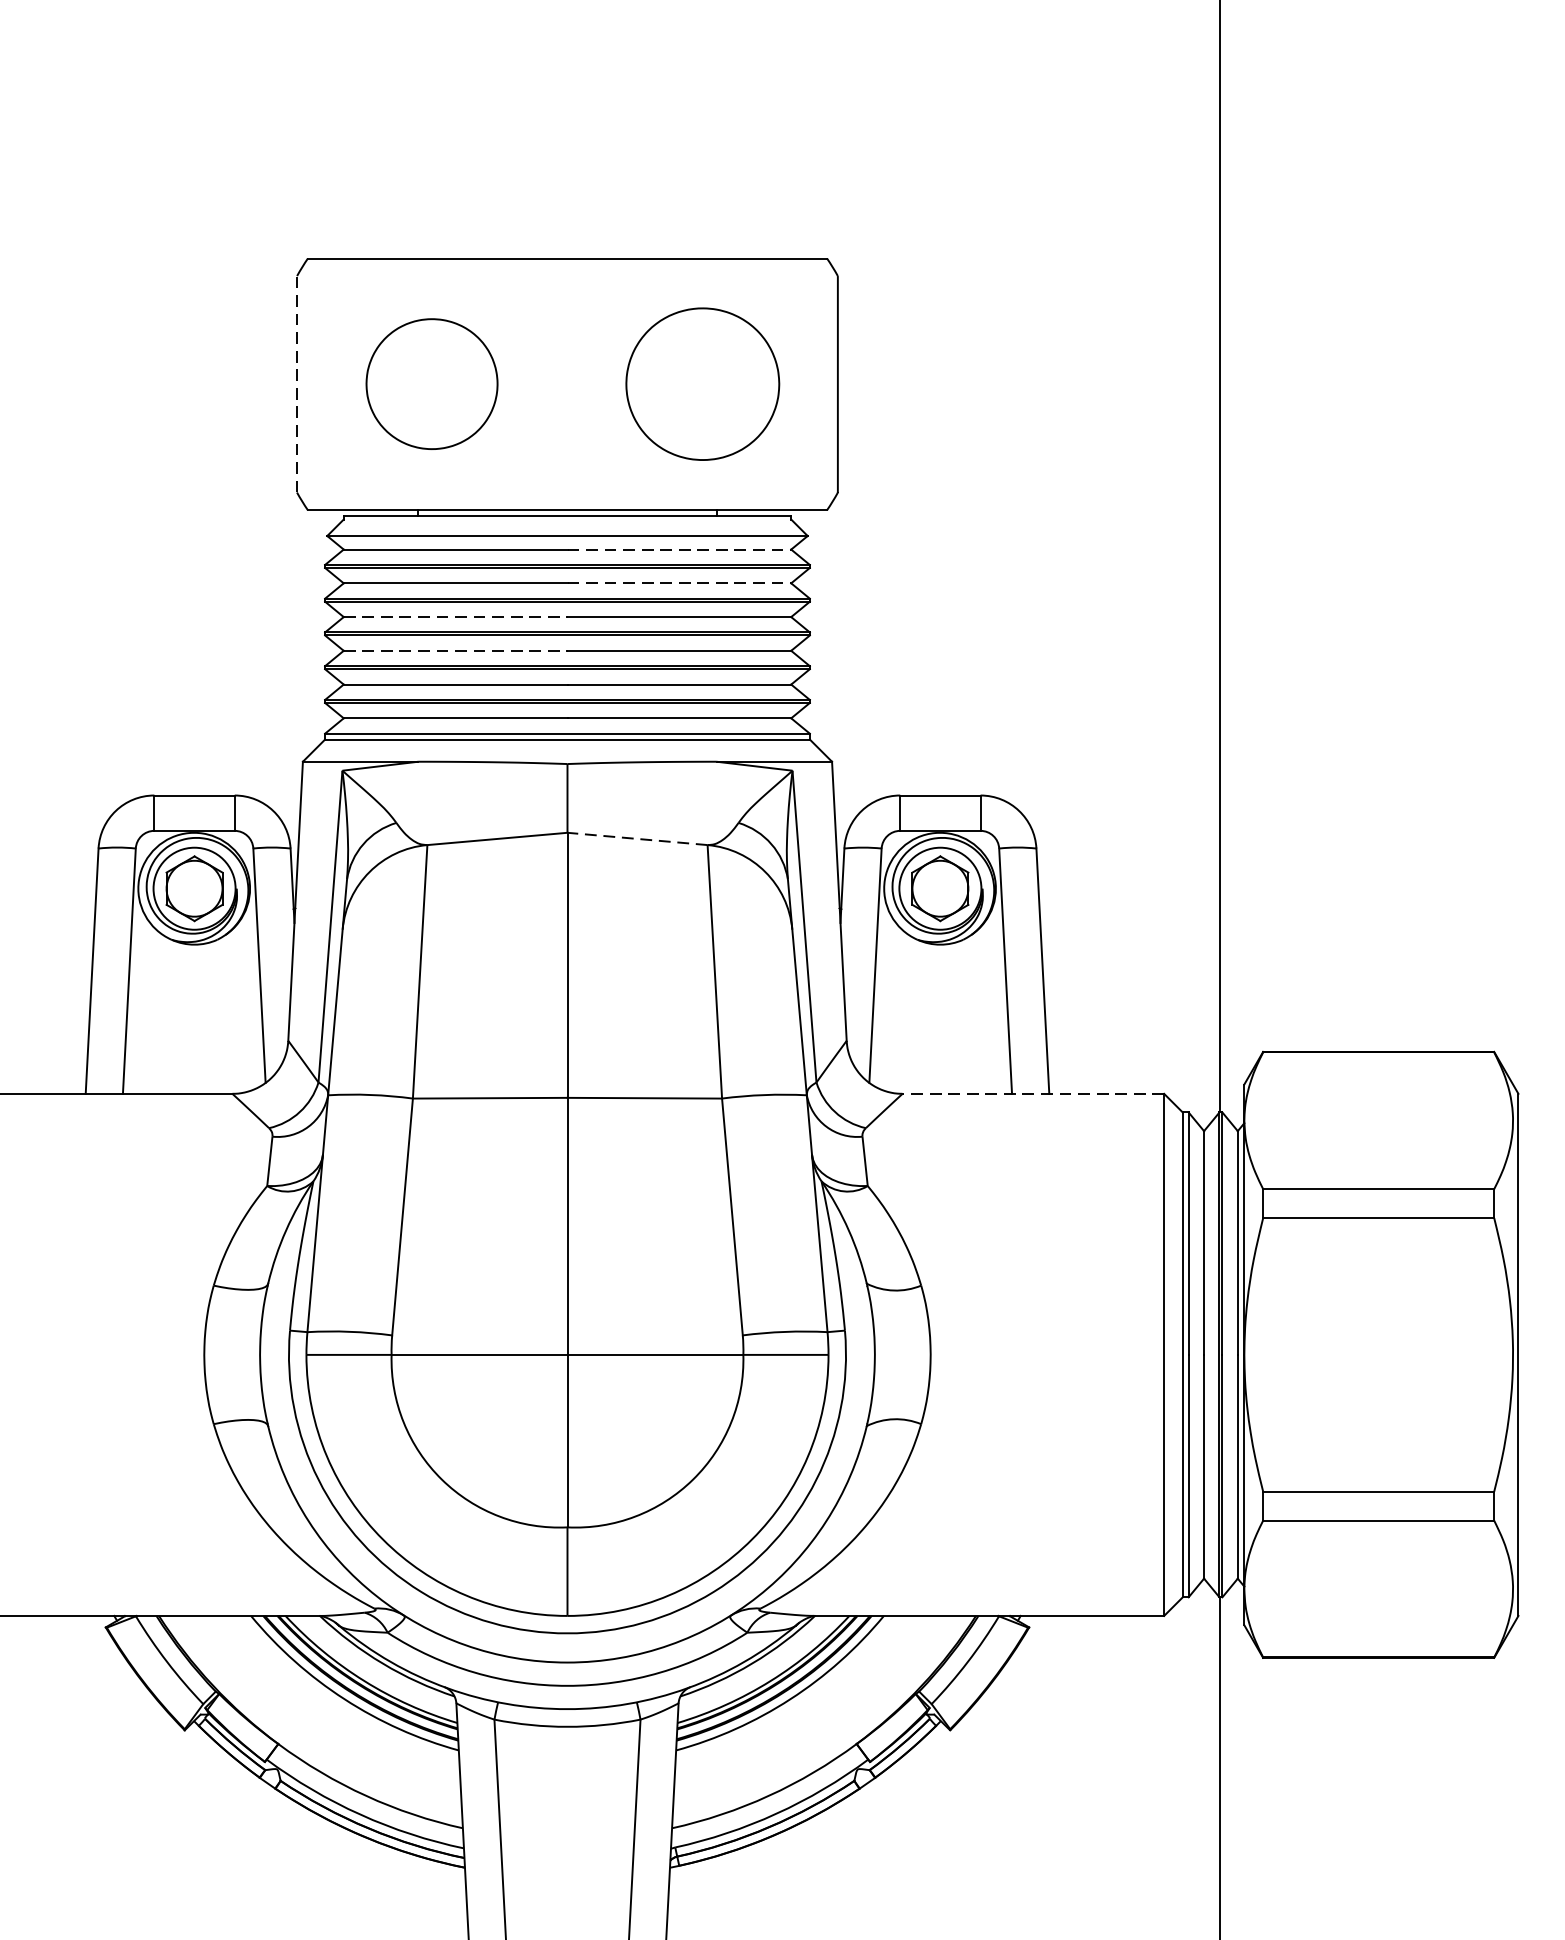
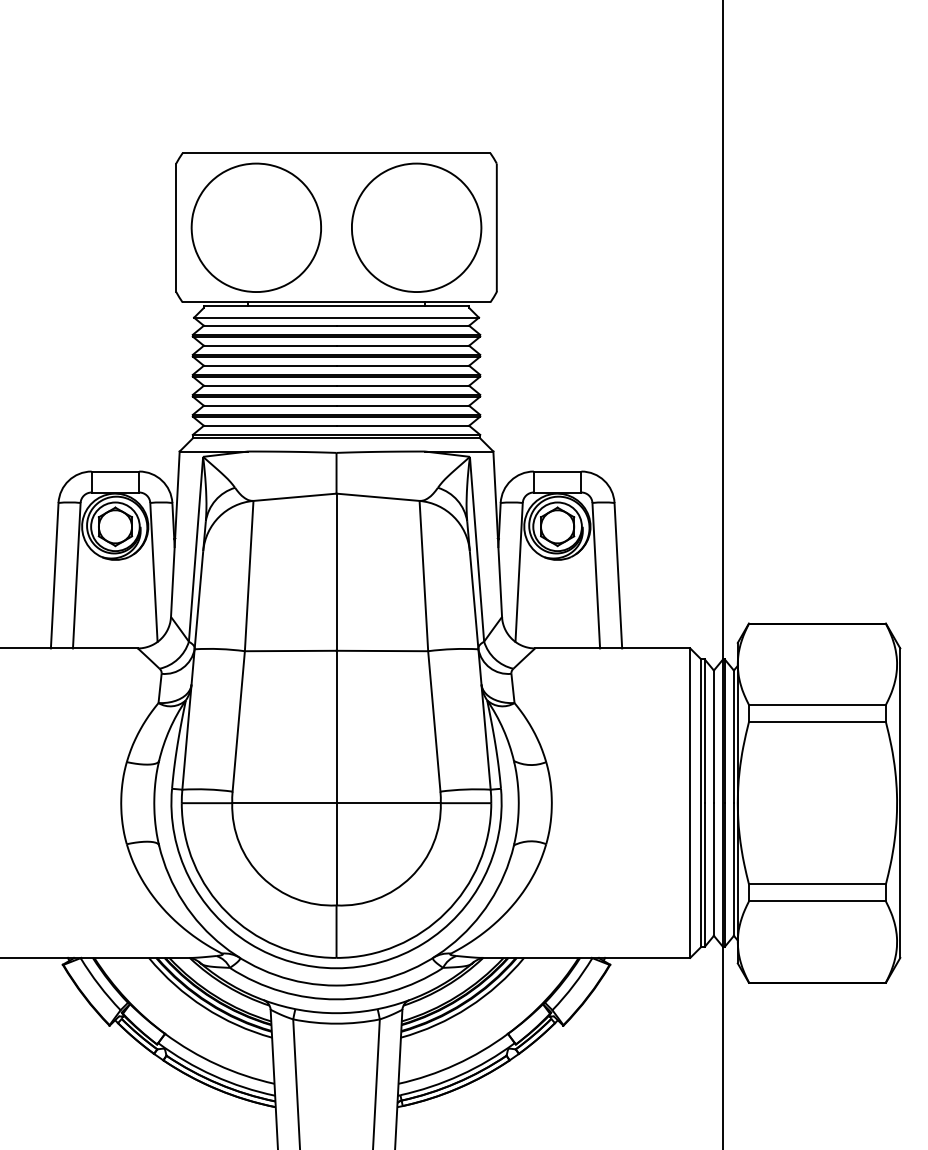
line: (297, 383) -> (176, 227), dashed -> solid
part: (430, 383) -> (255, 227), size x1.67
part: (702, 383) -> (416, 227), size x1.43
line: (680, 549) -> (403, 325), dashed -> solid
line: (680, 582) -> (403, 345), dashed -> solid
line: (456, 616) -> (270, 365), dashed -> solid
line: (456, 650) -> (270, 385), dashed -> solid
line: (638, 839) -> (378, 497), dashed -> solid
line: (1032, 1093) -> (612, 648), dashed -> solid

